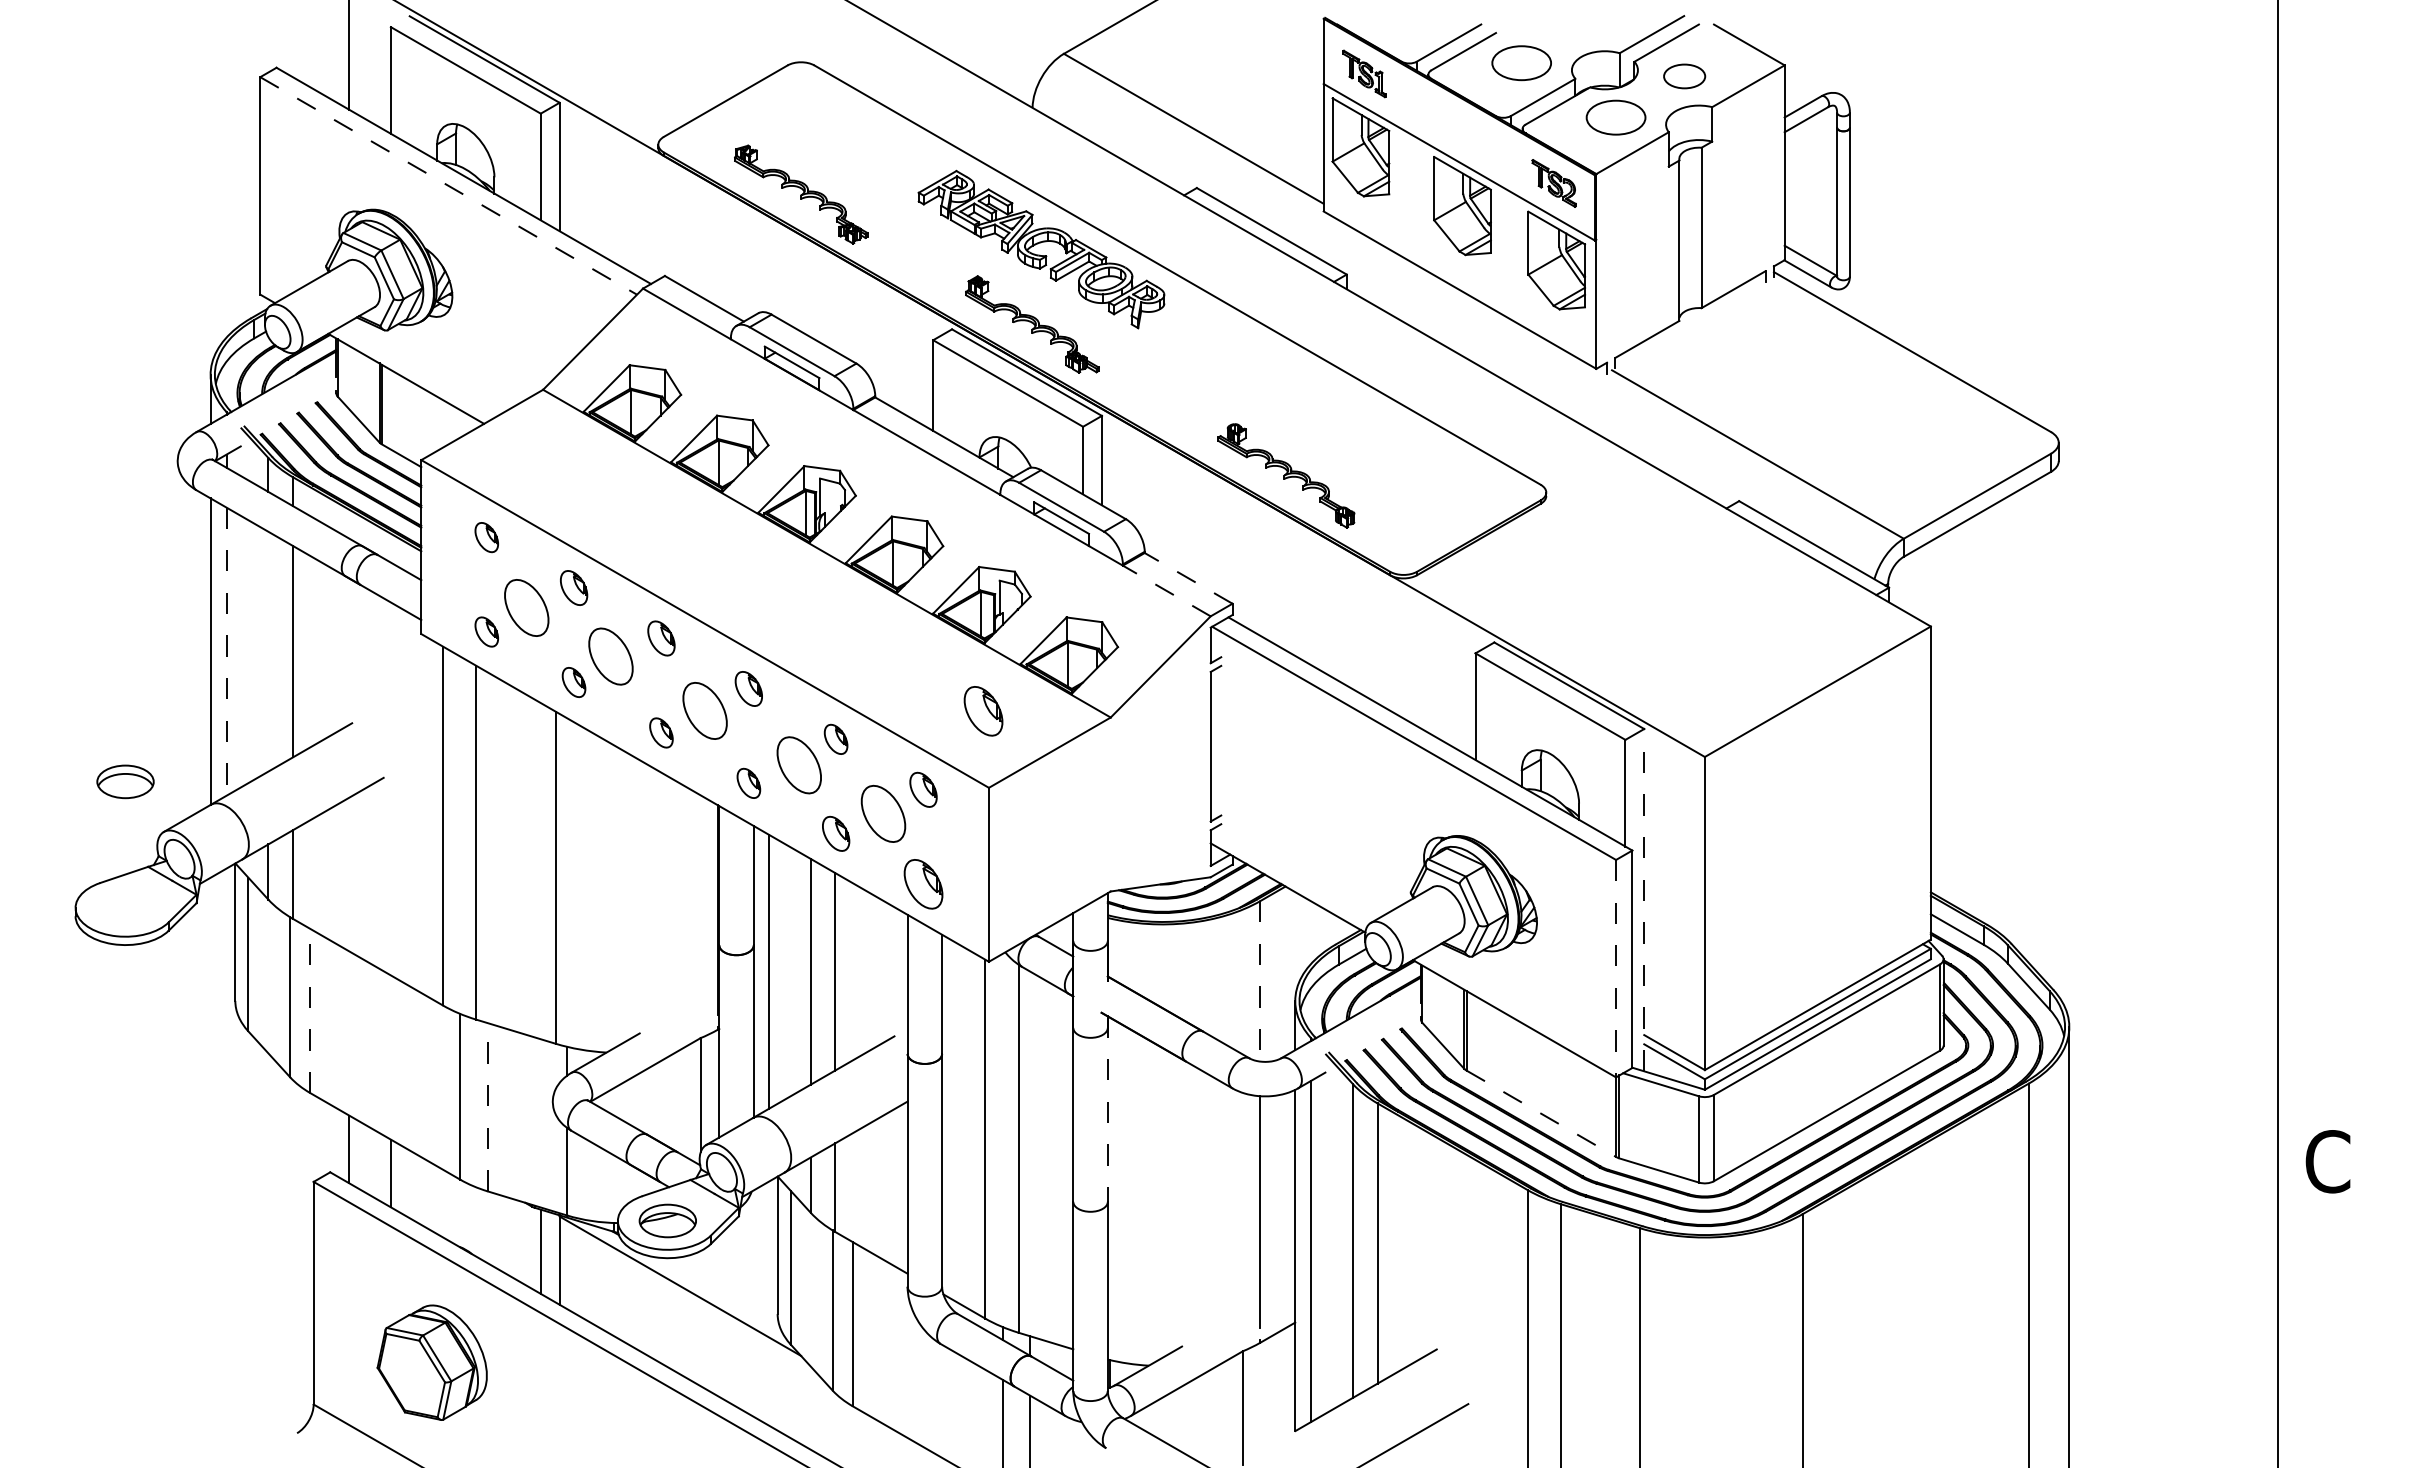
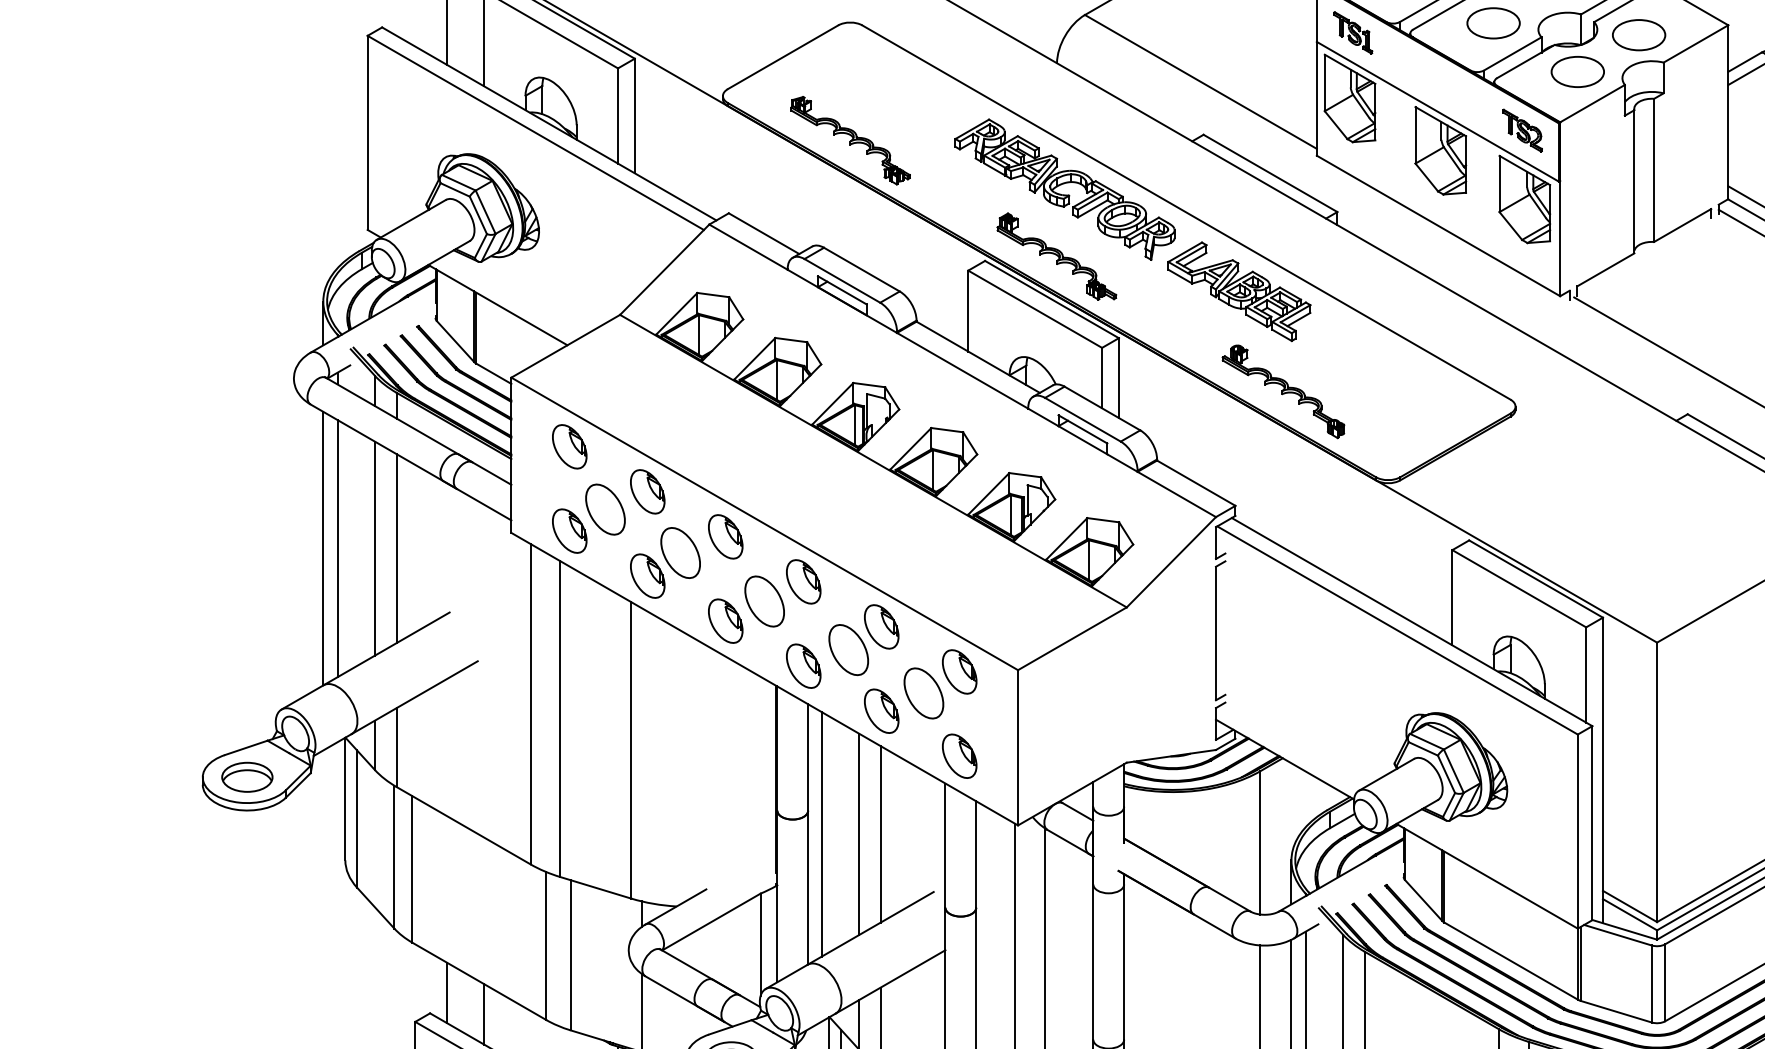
part: (1684, 76) -> (1638, 35), size x1.43
line: (448, 185) -> (535, 132), dashed -> solid
part: (1236, 363) -> (1239, 291), added
part: (486, 537) -> (569, 446), size x1.67
line: (1188, 578) -> (1196, 483), dashed -> solid
part: (573, 587) -> (647, 491), size x1.43
line: (1166, 590) -> (1176, 494), dashed -> solid
part: (486, 631) -> (569, 530), size x1.67
part: (661, 638) -> (725, 536), size x1.43
line: (268, 651) -> (374, 548), added
line: (226, 652) -> (337, 549), dashed -> solid
part: (573, 682) -> (647, 576), size x1.67
part: (748, 688) -> (803, 581), size x1.43
part: (983, 711) -> (1013, 602), removed
part: (661, 732) -> (725, 620), size x1.67
part: (835, 739) -> (881, 627), size x1.67
part: (125, 781) -> (247, 776), moved
part: (748, 783) -> (803, 666), size x1.67
part: (923, 789) -> (959, 671), size x1.43
part: (835, 833) -> (881, 710), size x1.43
line: (1644, 899) -> (1603, 769), dashed -> solid
line: (1616, 968) -> (1578, 831), dashed -> solid
line: (1260, 981) -> (1260, 843), dashed -> solid
line: (310, 1010) -> (412, 868), dashed -> solid
line: (487, 1106) -> (570, 954), dashed -> solid
line: (1107, 1109) -> (1123, 957), dashed -> solid
line: (1541, 1113) -> (1511, 960), dashed -> solid

